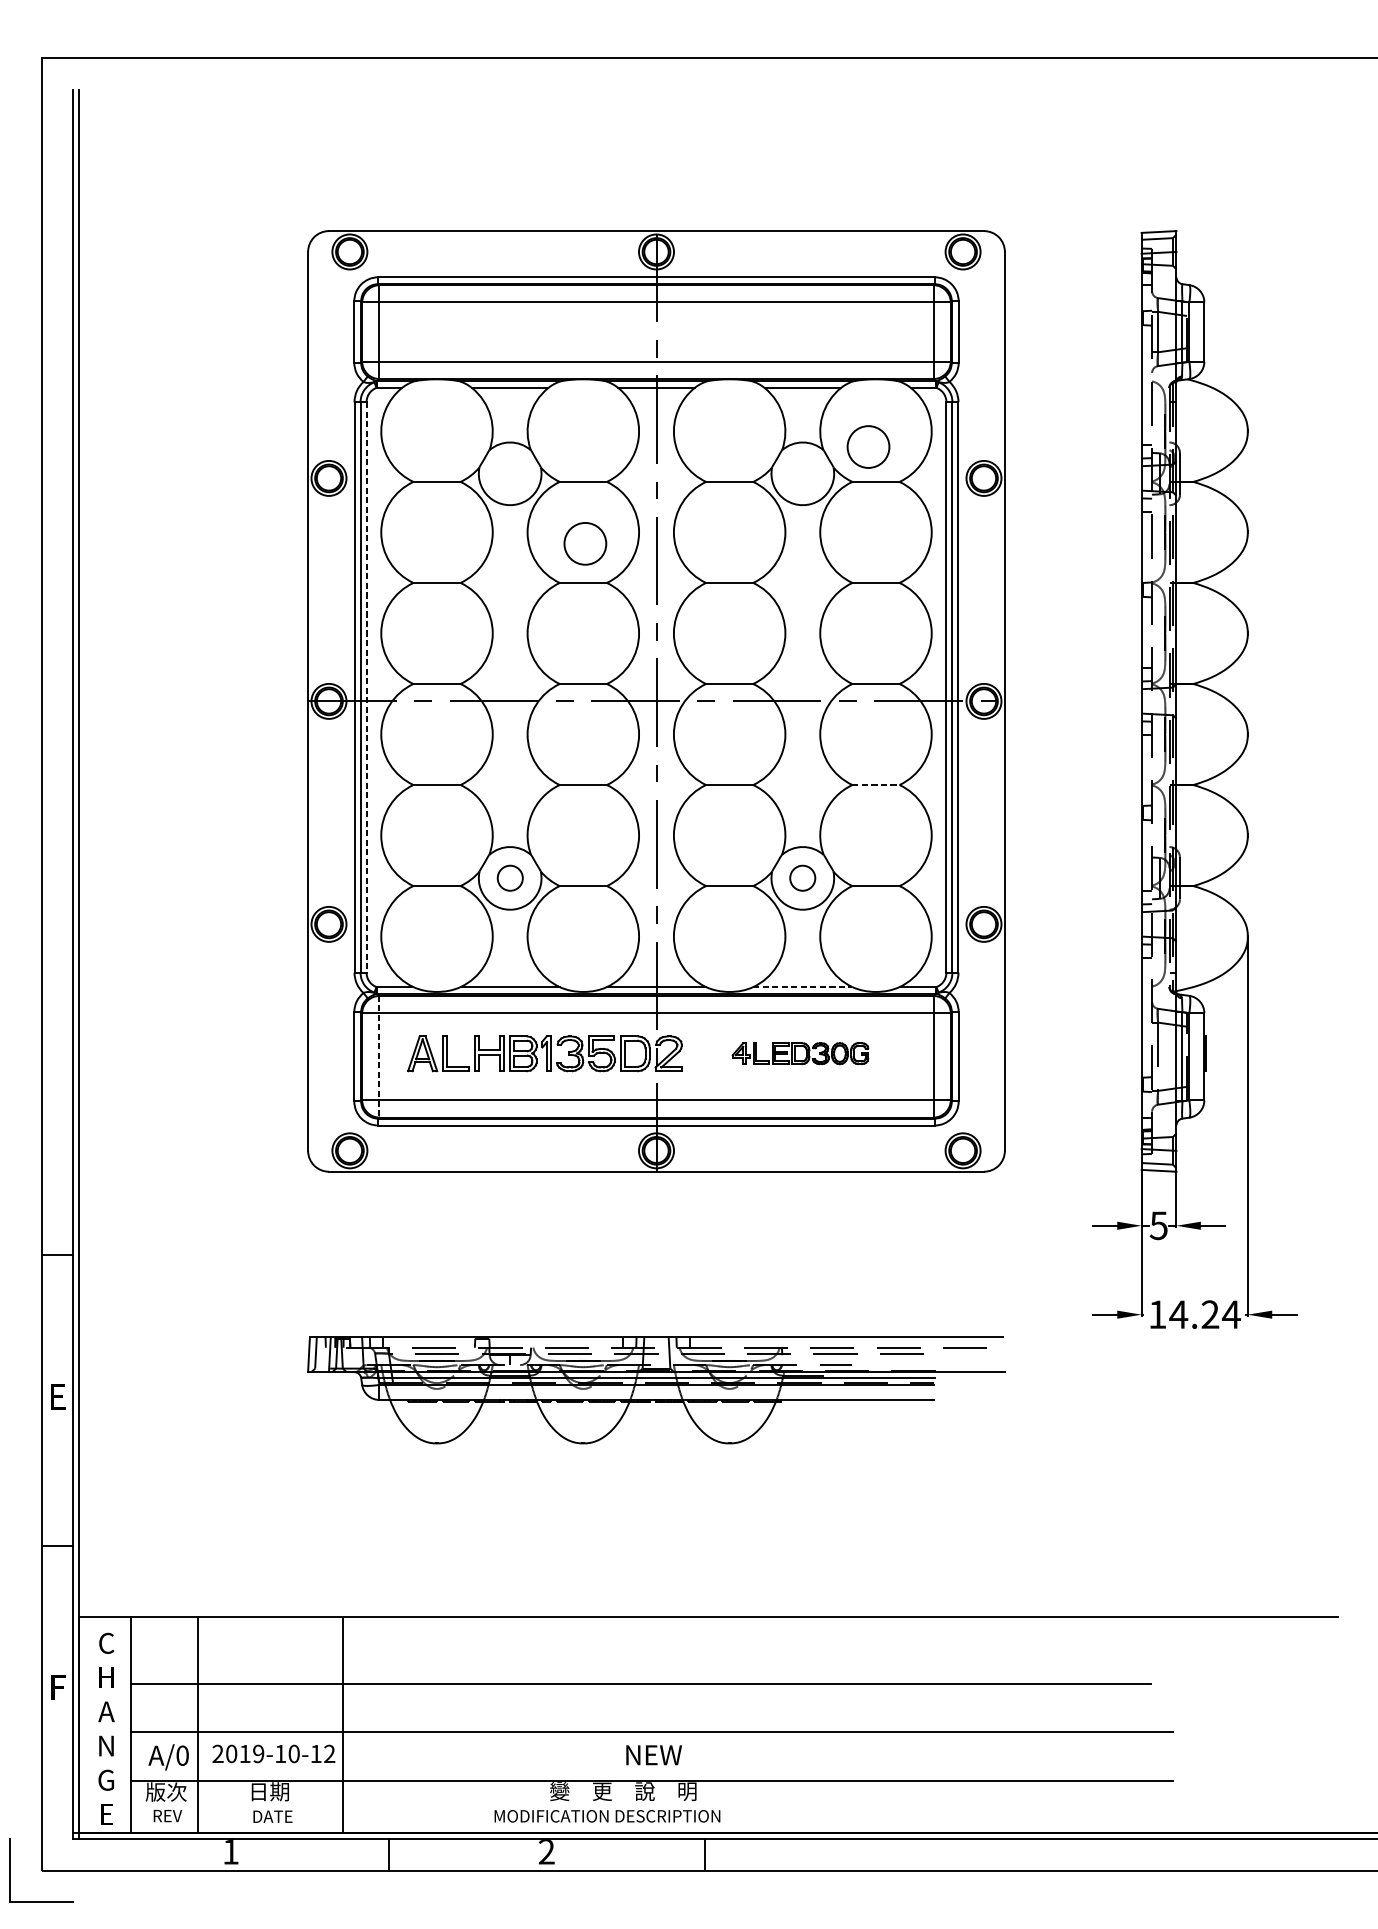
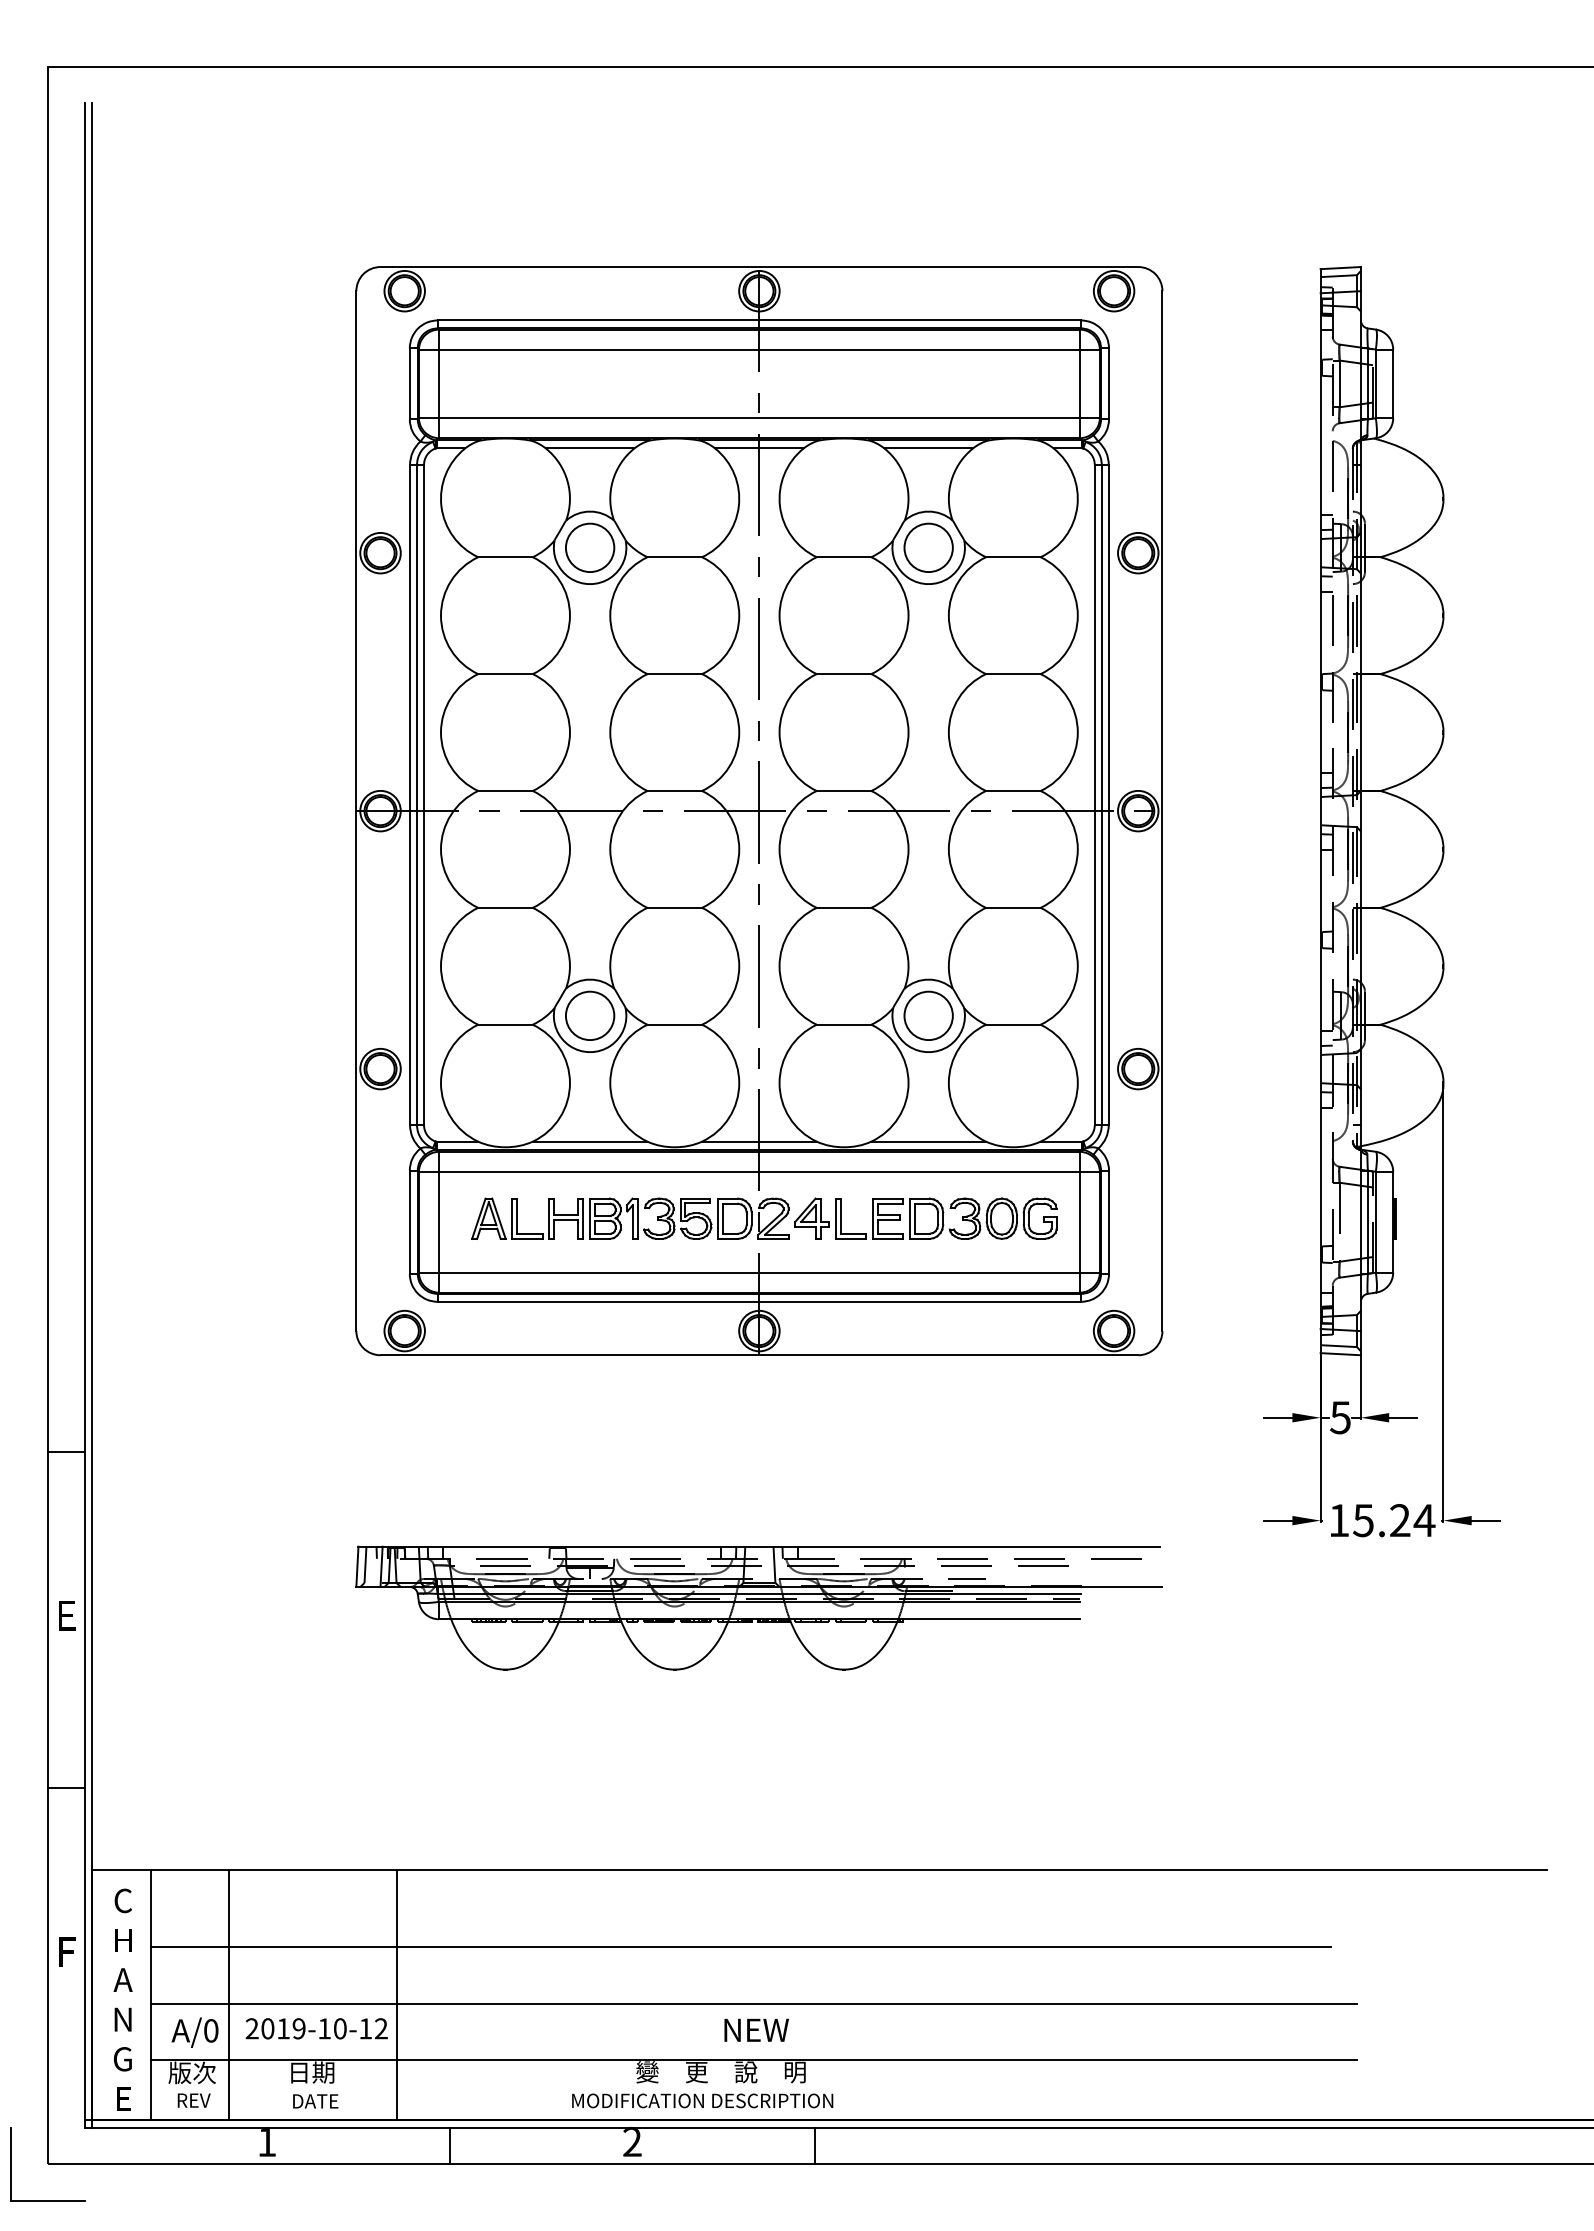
circle: (868, 446) -> (928, 547), moved
circle: (585, 543) -> (590, 547), moved
line: (367, 687) -> (424, 795), dashed -> solid
line: (876, 784) -> (1013, 907), dashed -> solid
circle: (510, 878) -> (590, 1015), size x1.67
circle: (802, 878) -> (928, 1015), size x1.67
line: (803, 986) -> (929, 1141), dashed -> solid
part: (800, 1053) -> (925, 1218), size x1.67
line: (379, 1056) -> (438, 1222), dashed -> solid
text: (1178, 1314) -> (1363, 1520), 14.24 -> 15.24

